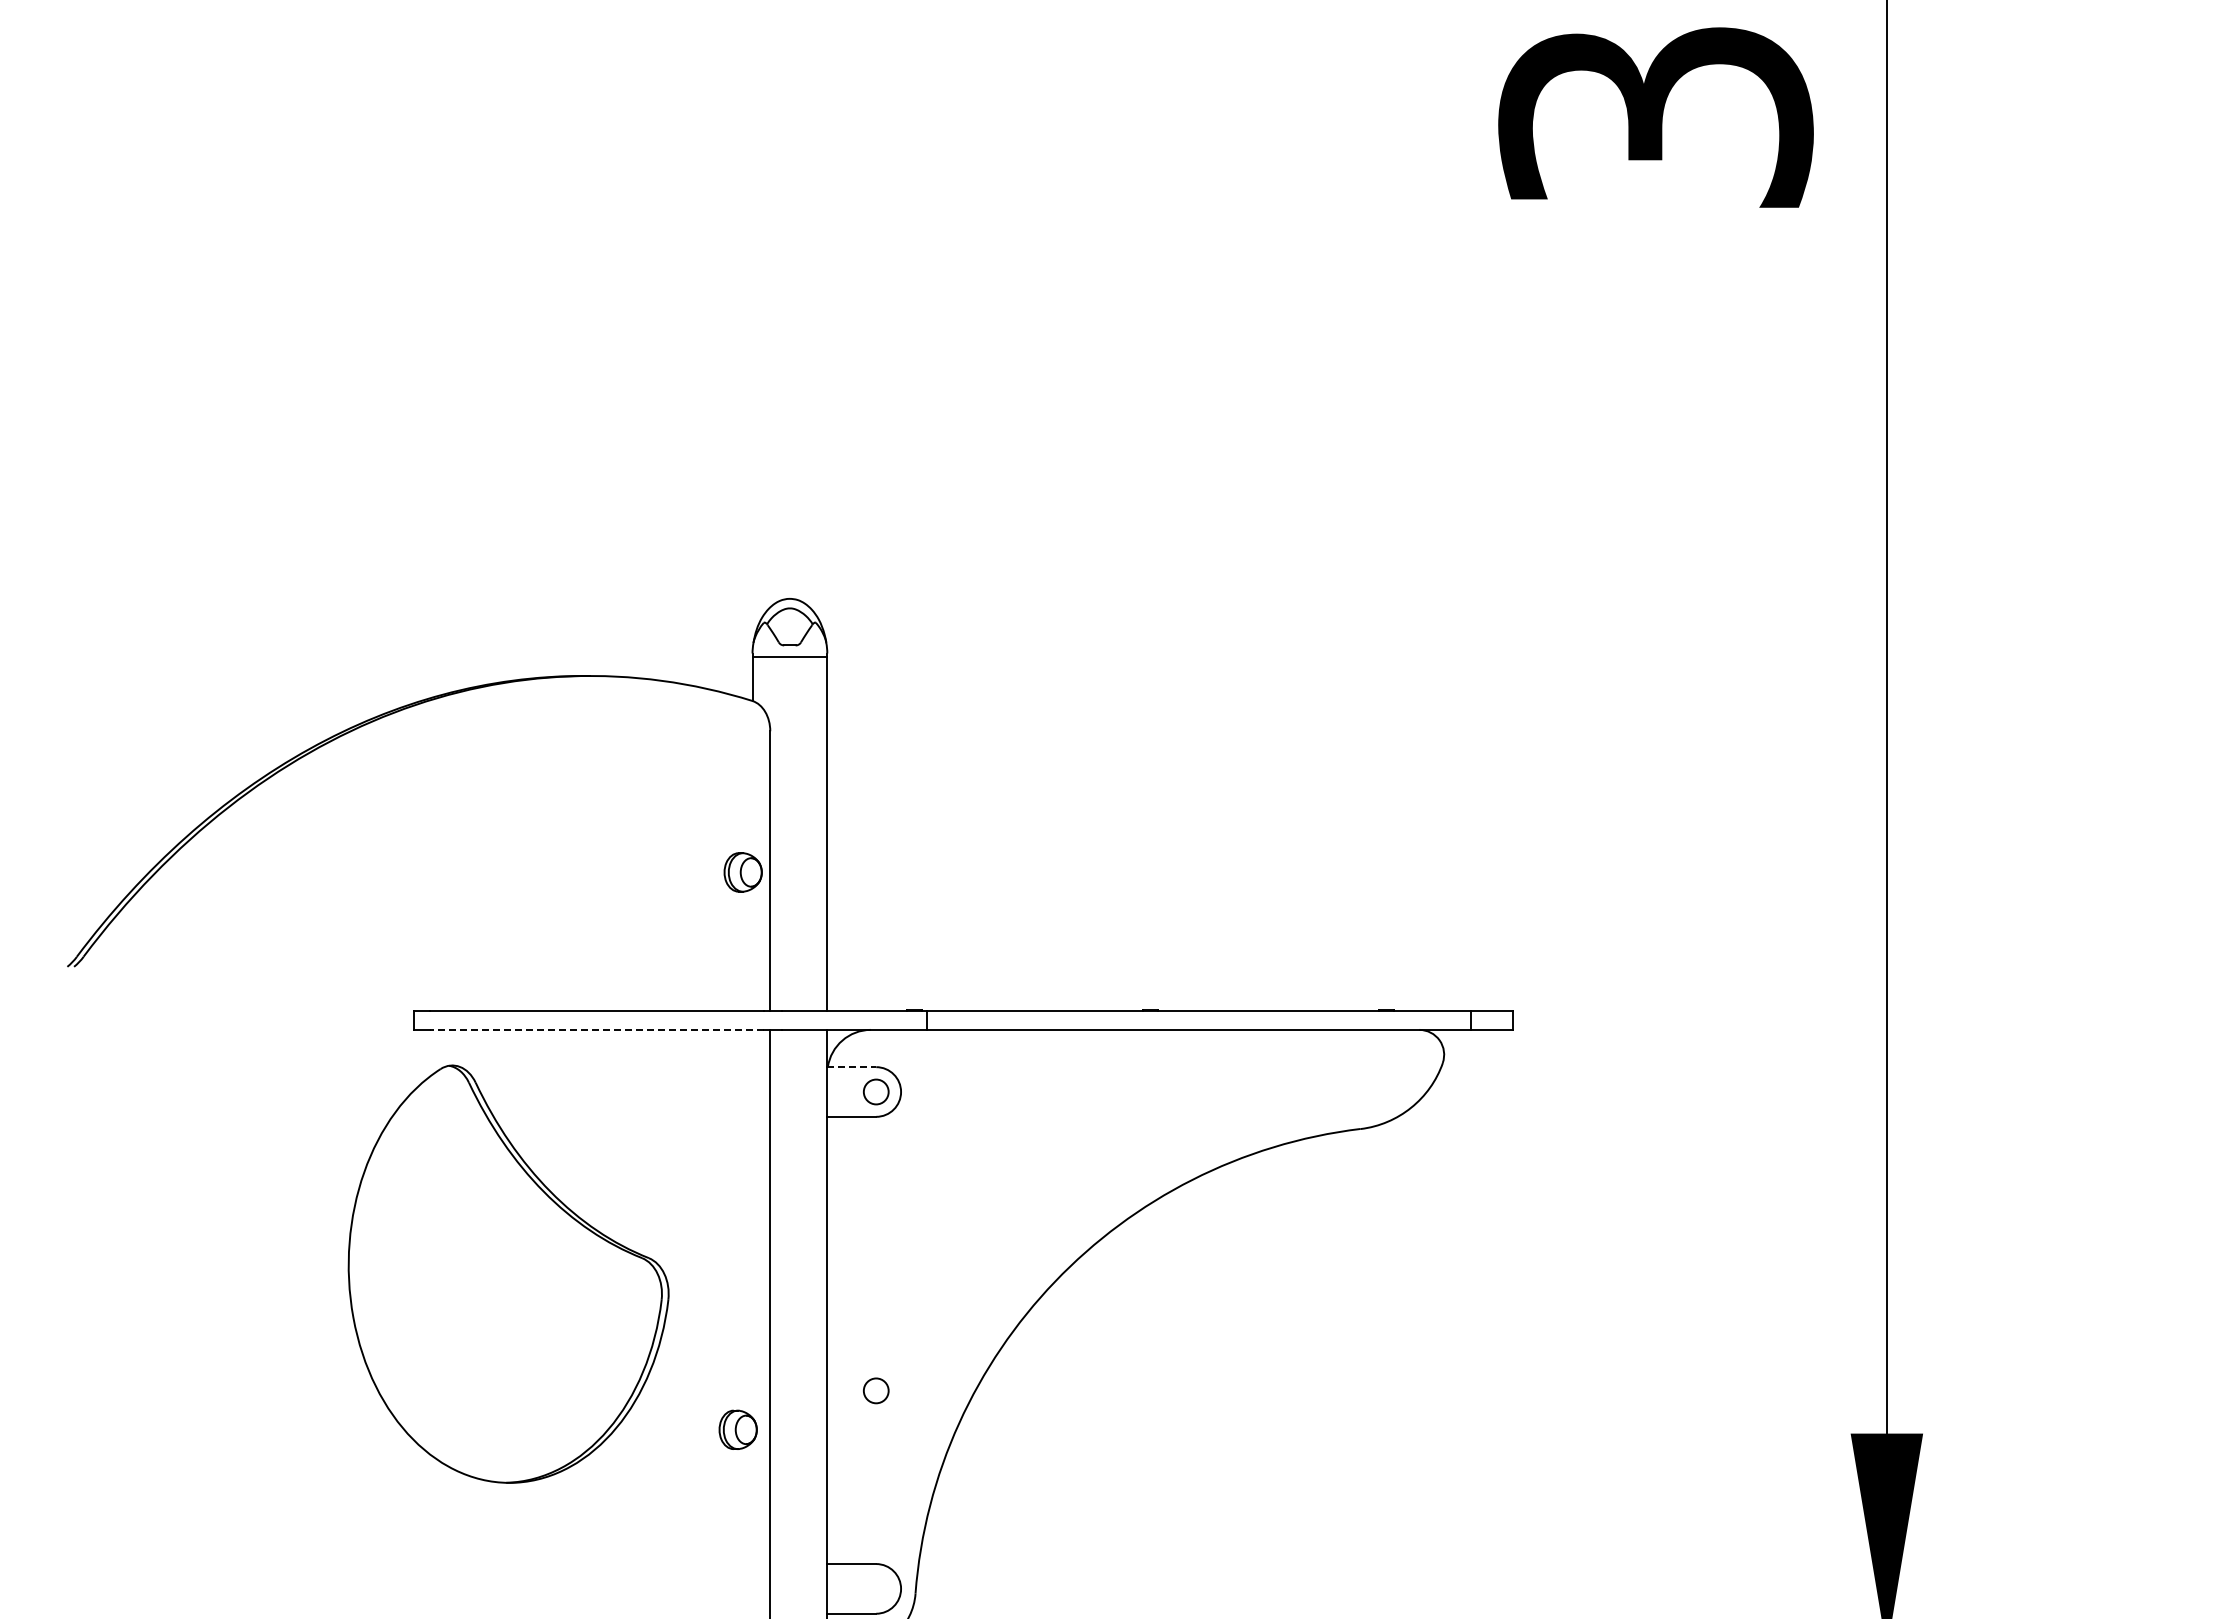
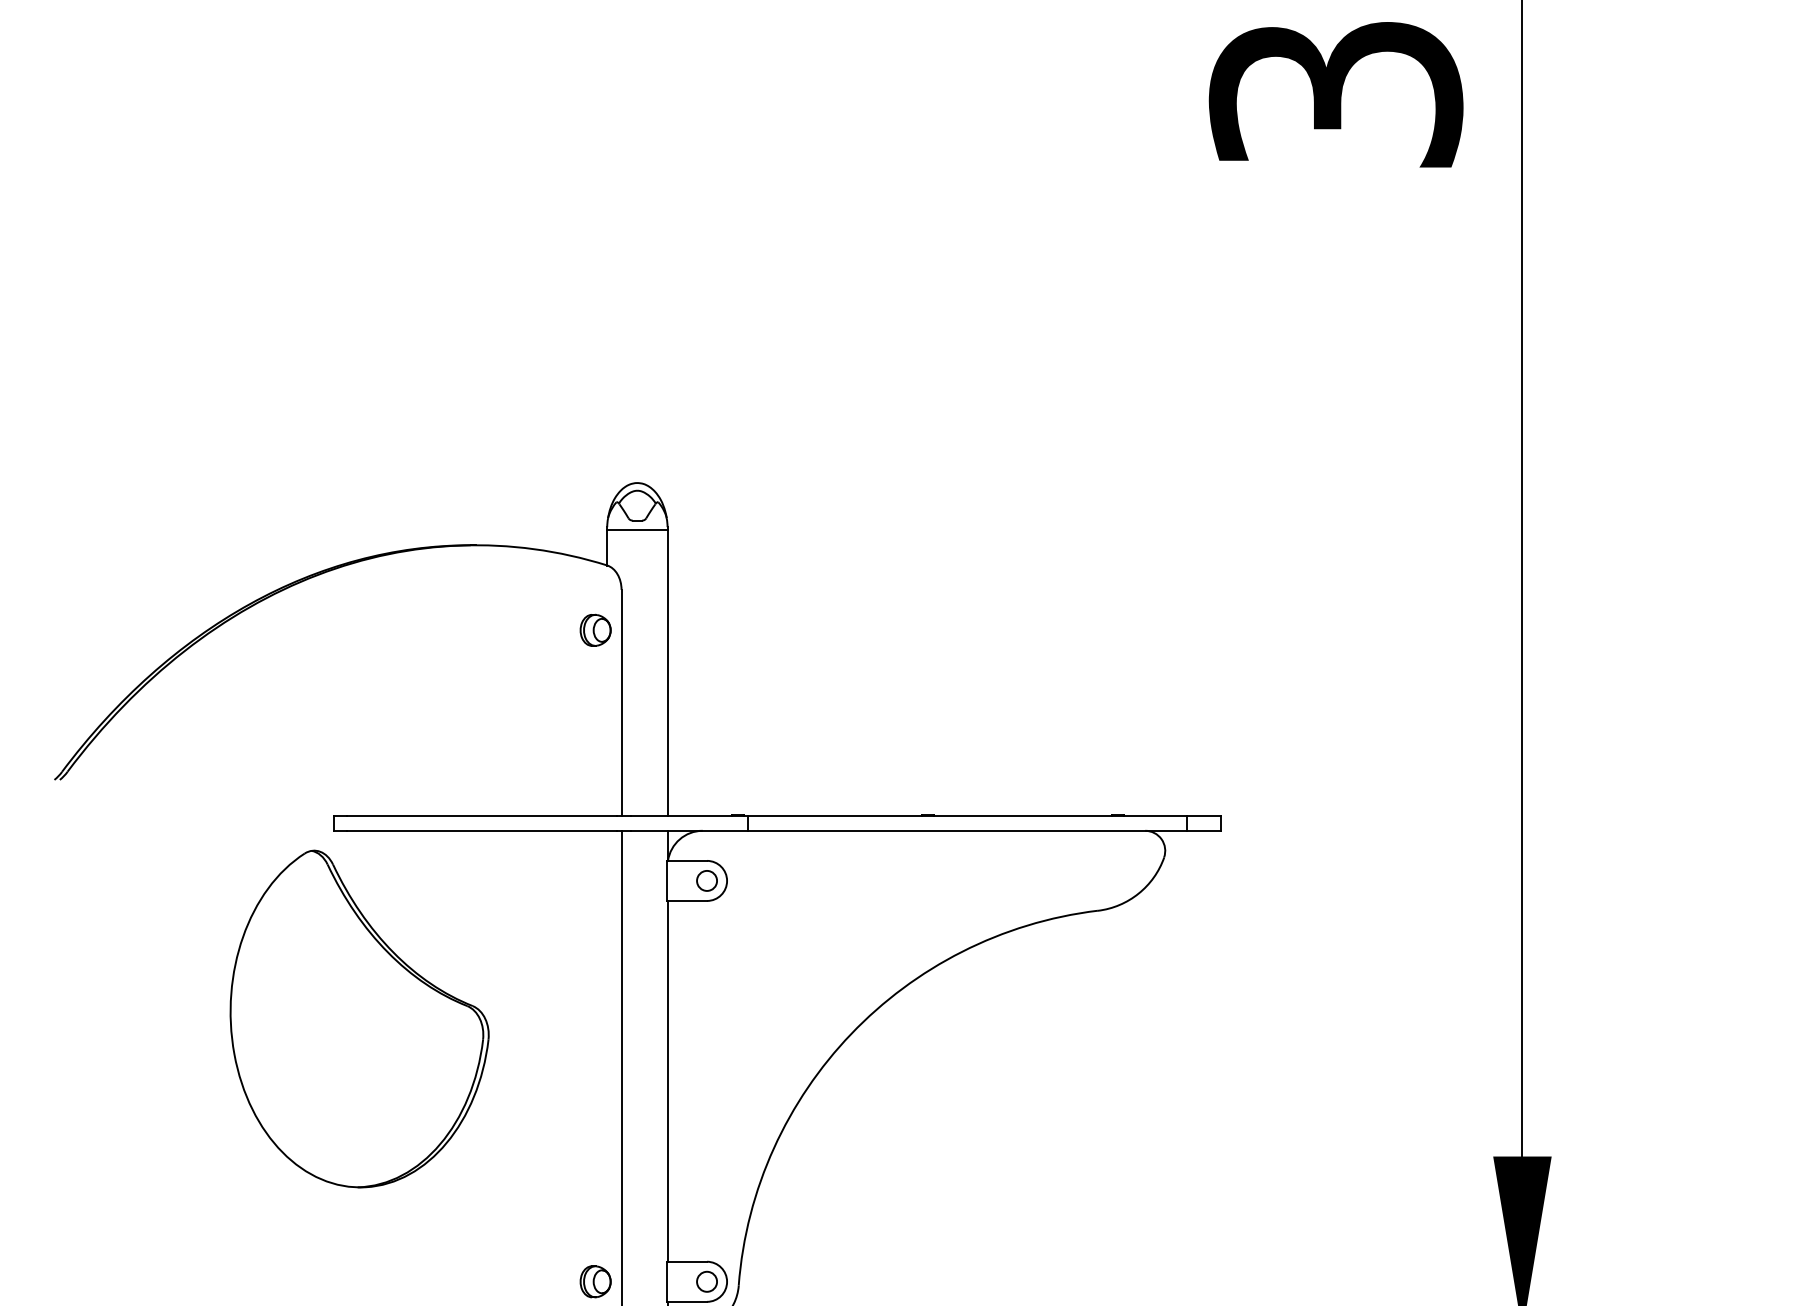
part: (742, 872) -> (595, 630), moved
line: (596, 1029) -> (481, 830), dashed -> solid
line: (851, 1067) -> (687, 861), dashed -> solid
part: (508, 1273) -> (359, 1018), moved
circle: (876, 1390) -> (707, 1281), moved
part: (737, 1429) -> (595, 1281), moved

